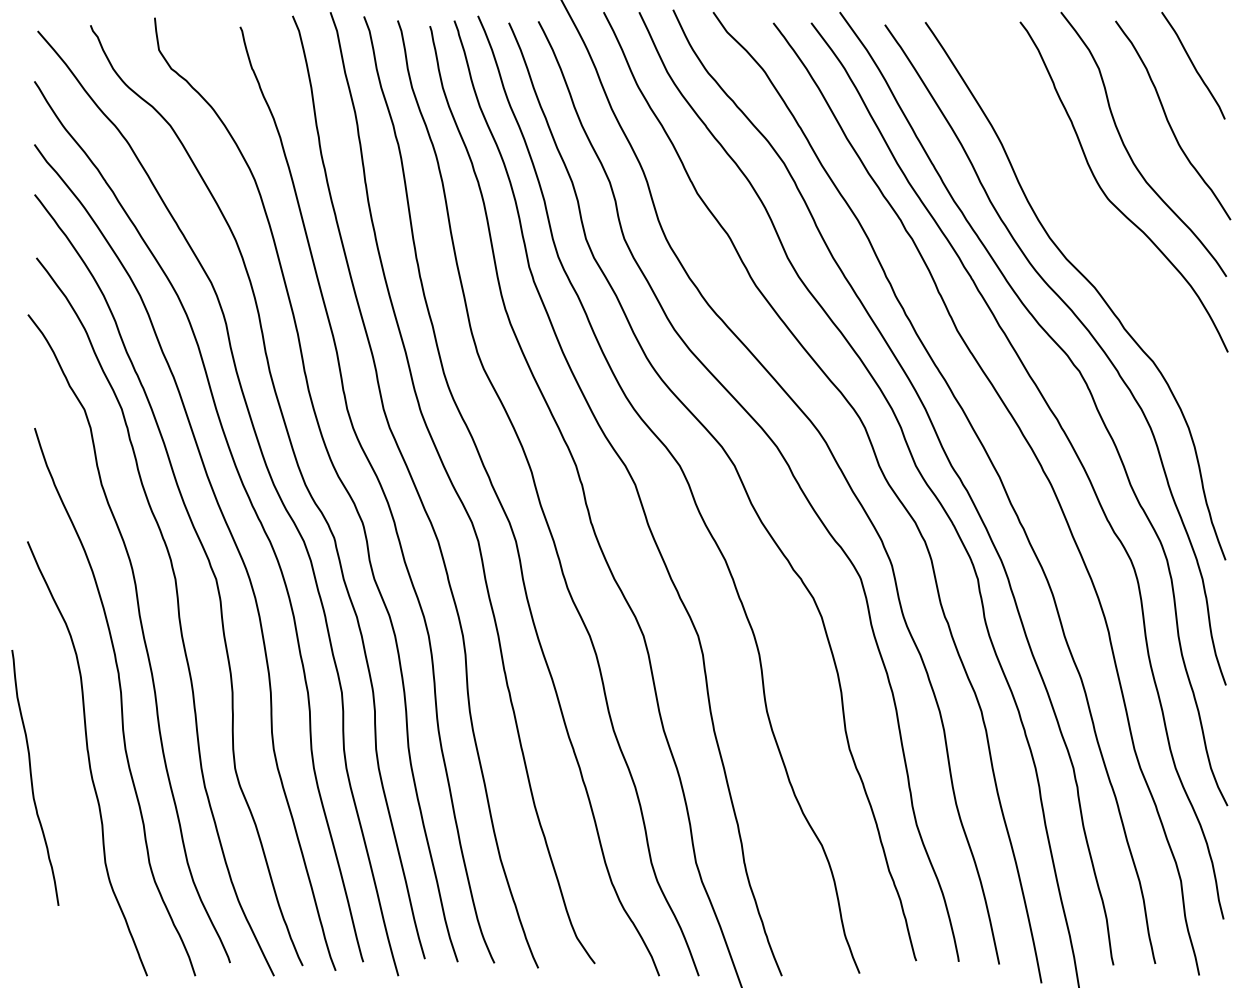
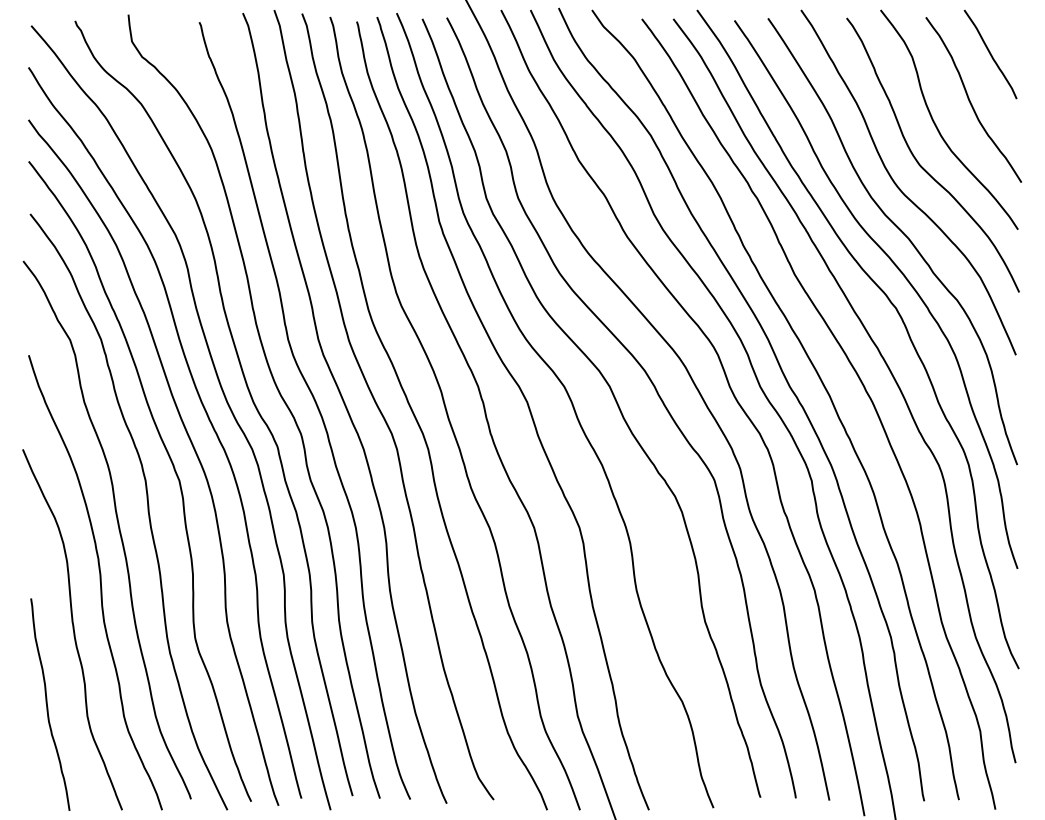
curve: (1086, 228) -> (901, 189), added
curve: (31, 777) -> (47, 704), moved

